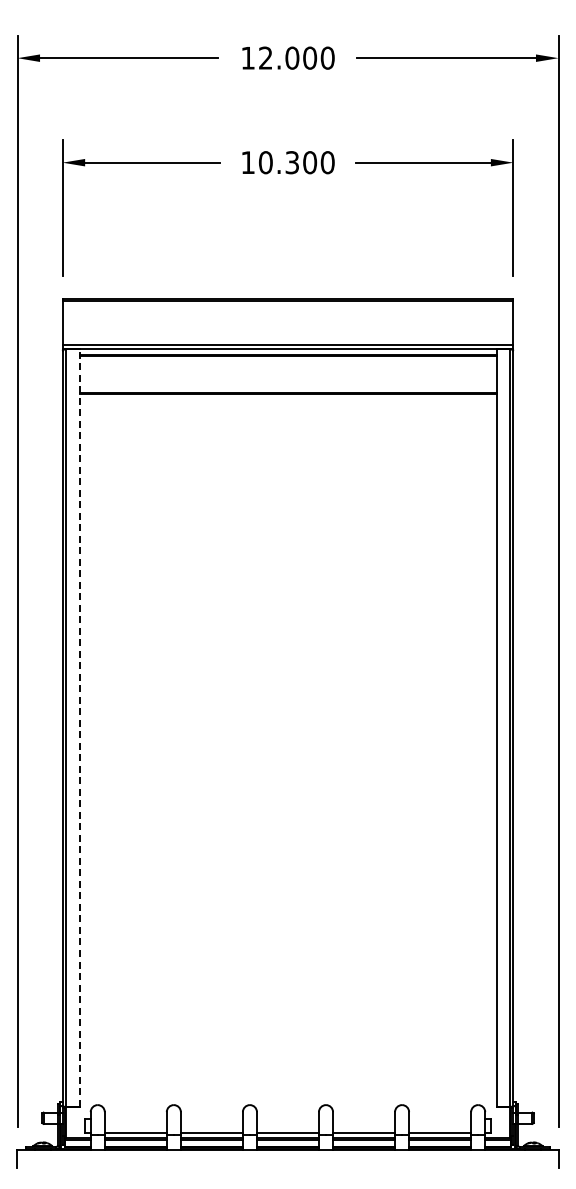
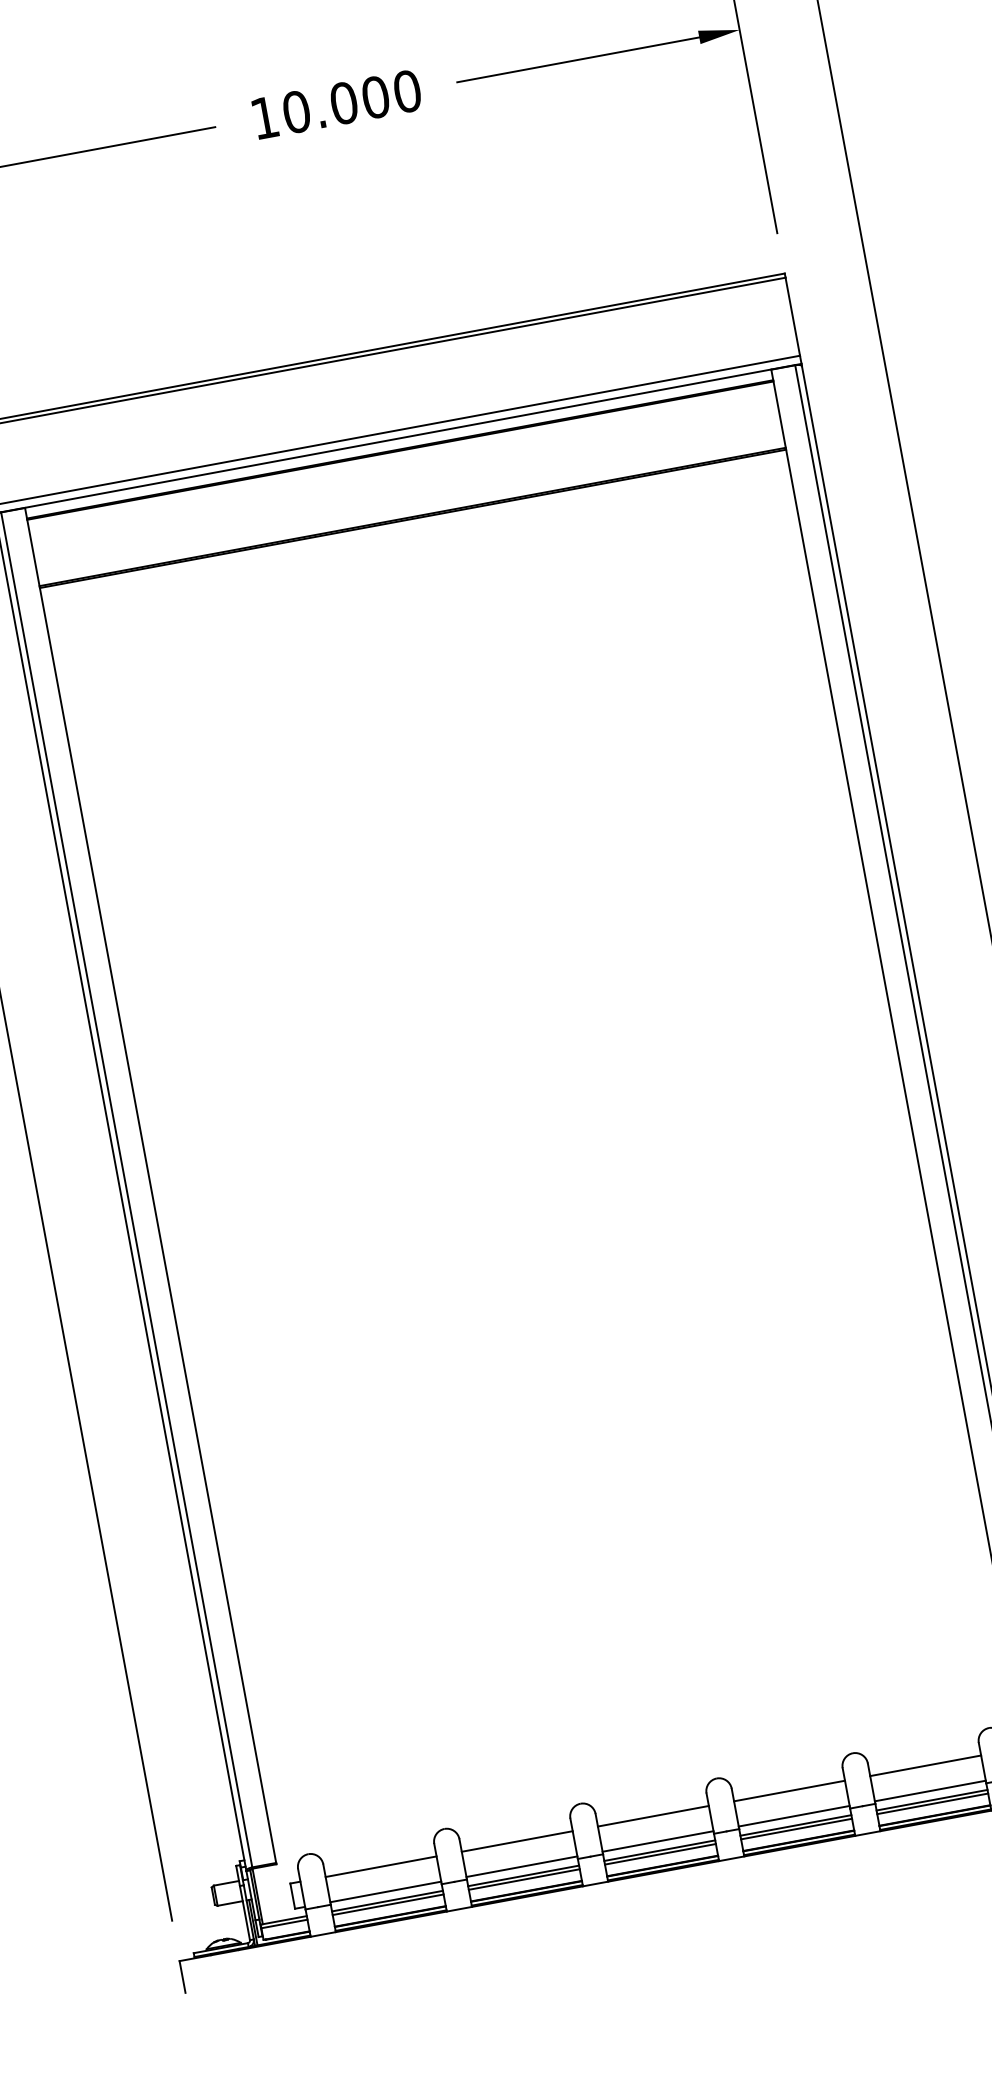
text: (292, 162) -> (344, 102), 10.300 -> 10.000
line: (79, 728) -> (150, 1186), dashed -> solid
line: (135, 1119) -> (380, 1867), added
line: (211, 1119) -> (516, 1842), added
line: (287, 1119) -> (652, 1817), added
line: (364, 1119) -> (790, 1791), added
line: (440, 1119) -> (926, 1766), added

